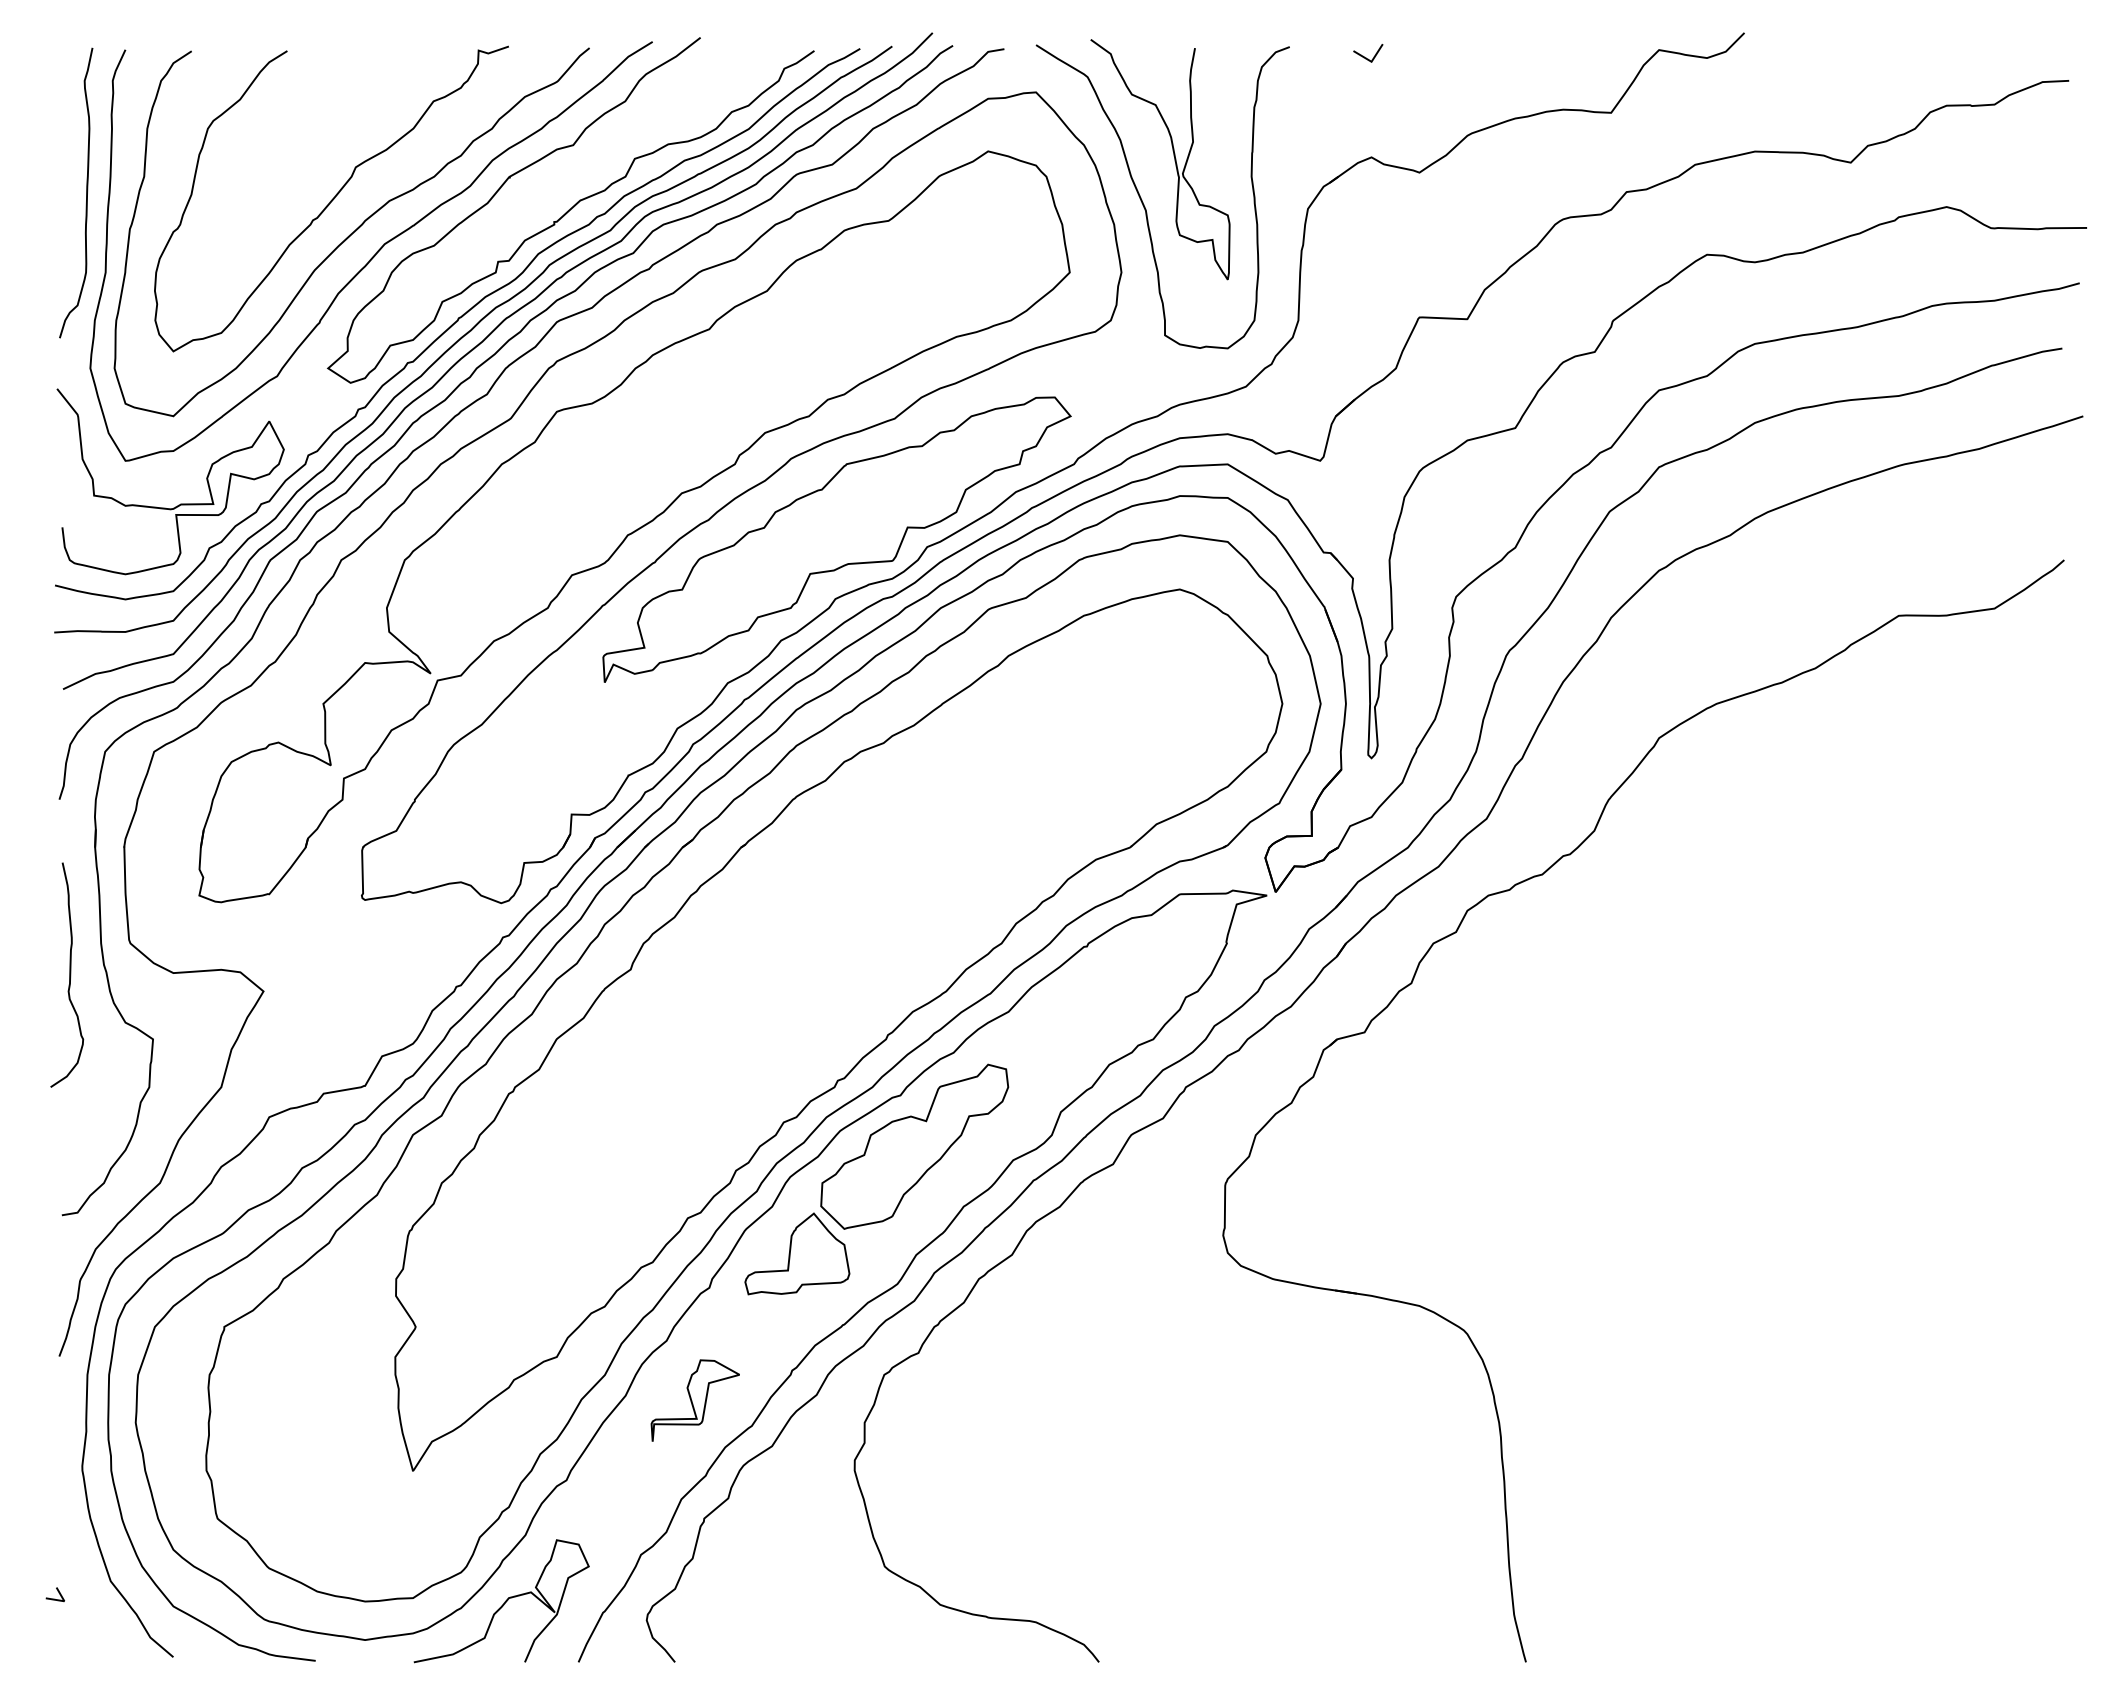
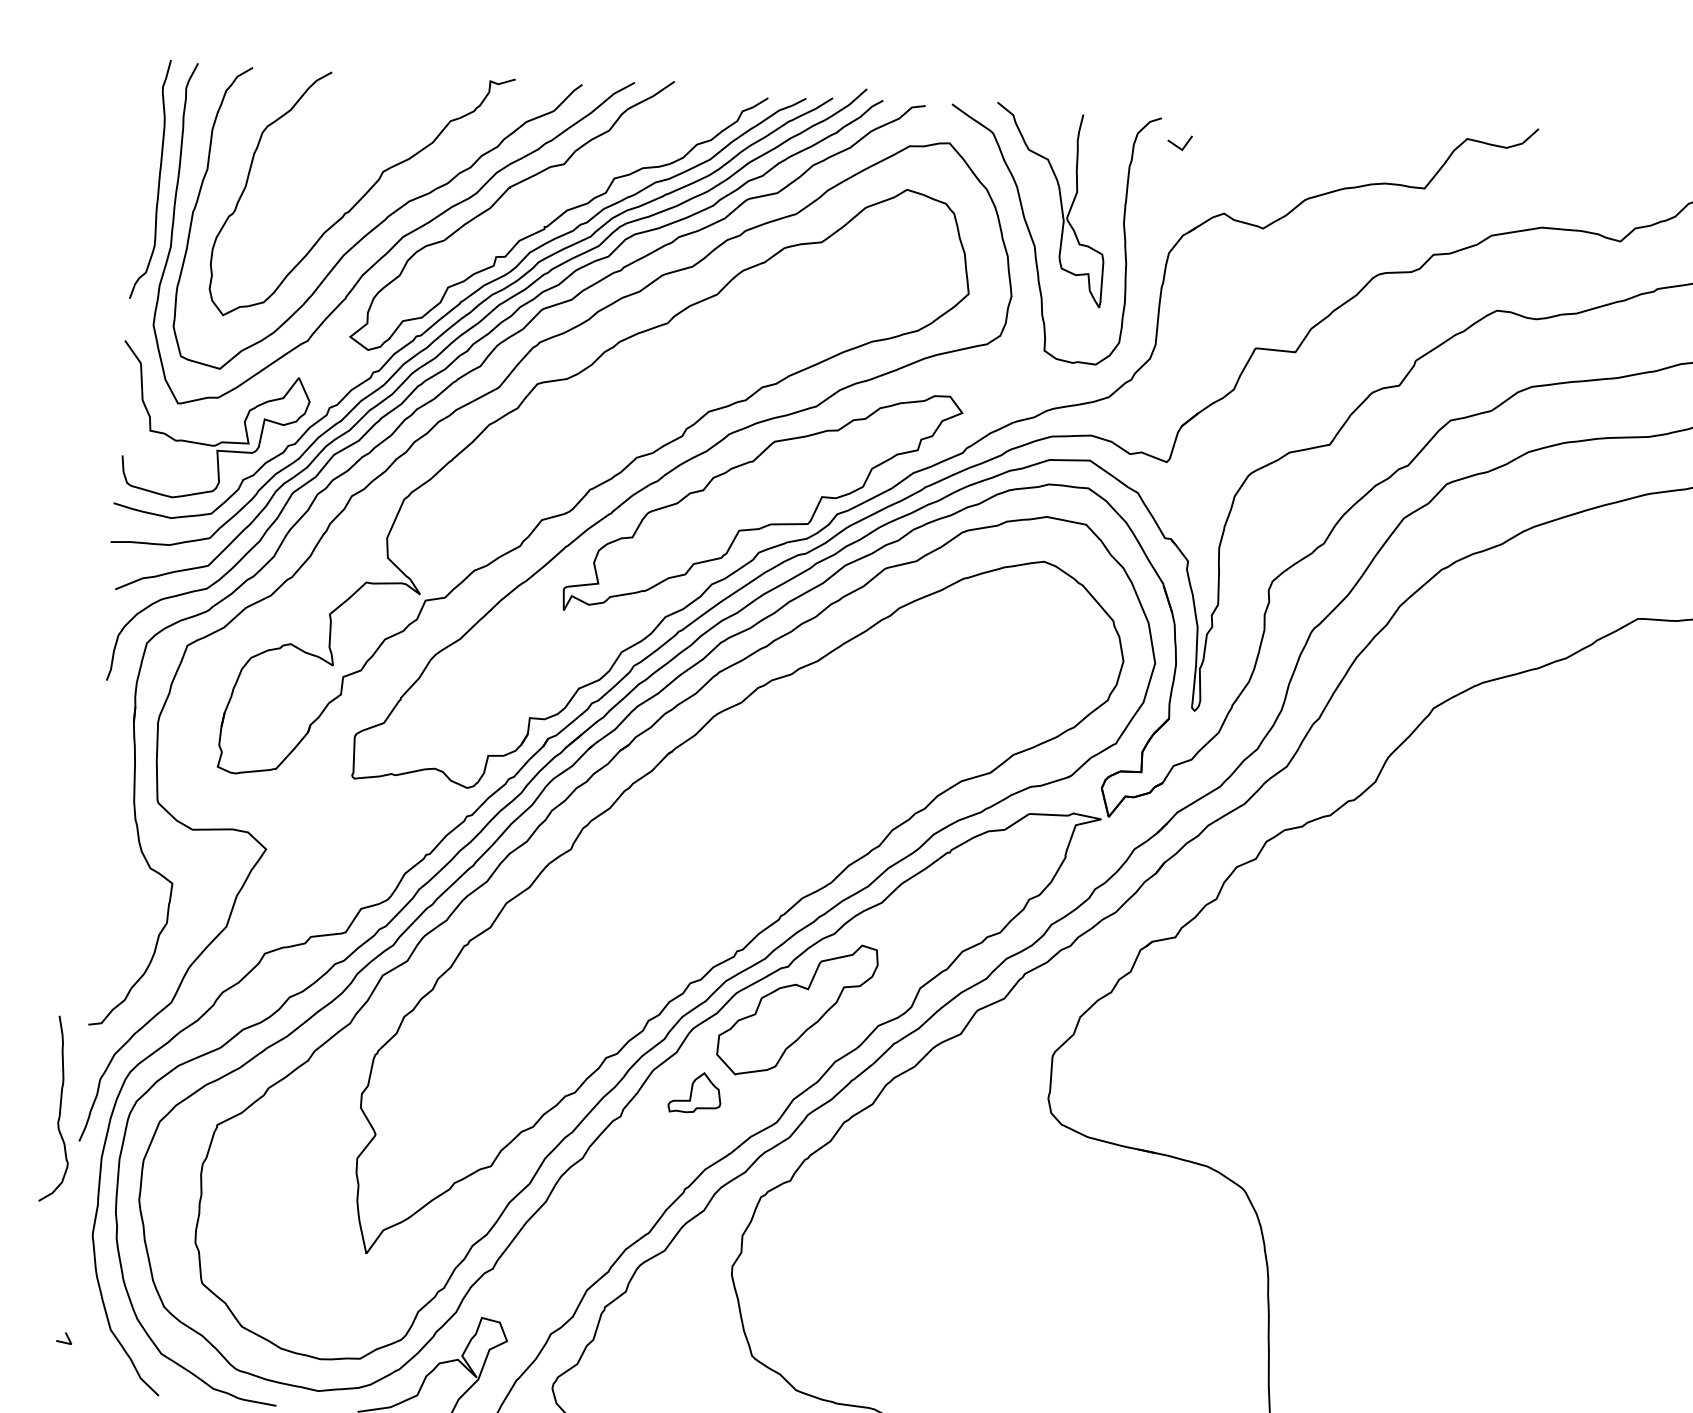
line: (1366, 57) -> (1178, 146), moved
curve: (69, 974) -> (59, 1108), moved
part: (797, 1253) -> (695, 1092), size x0.6
part: (694, 1400) -> (602, 1209), removed

